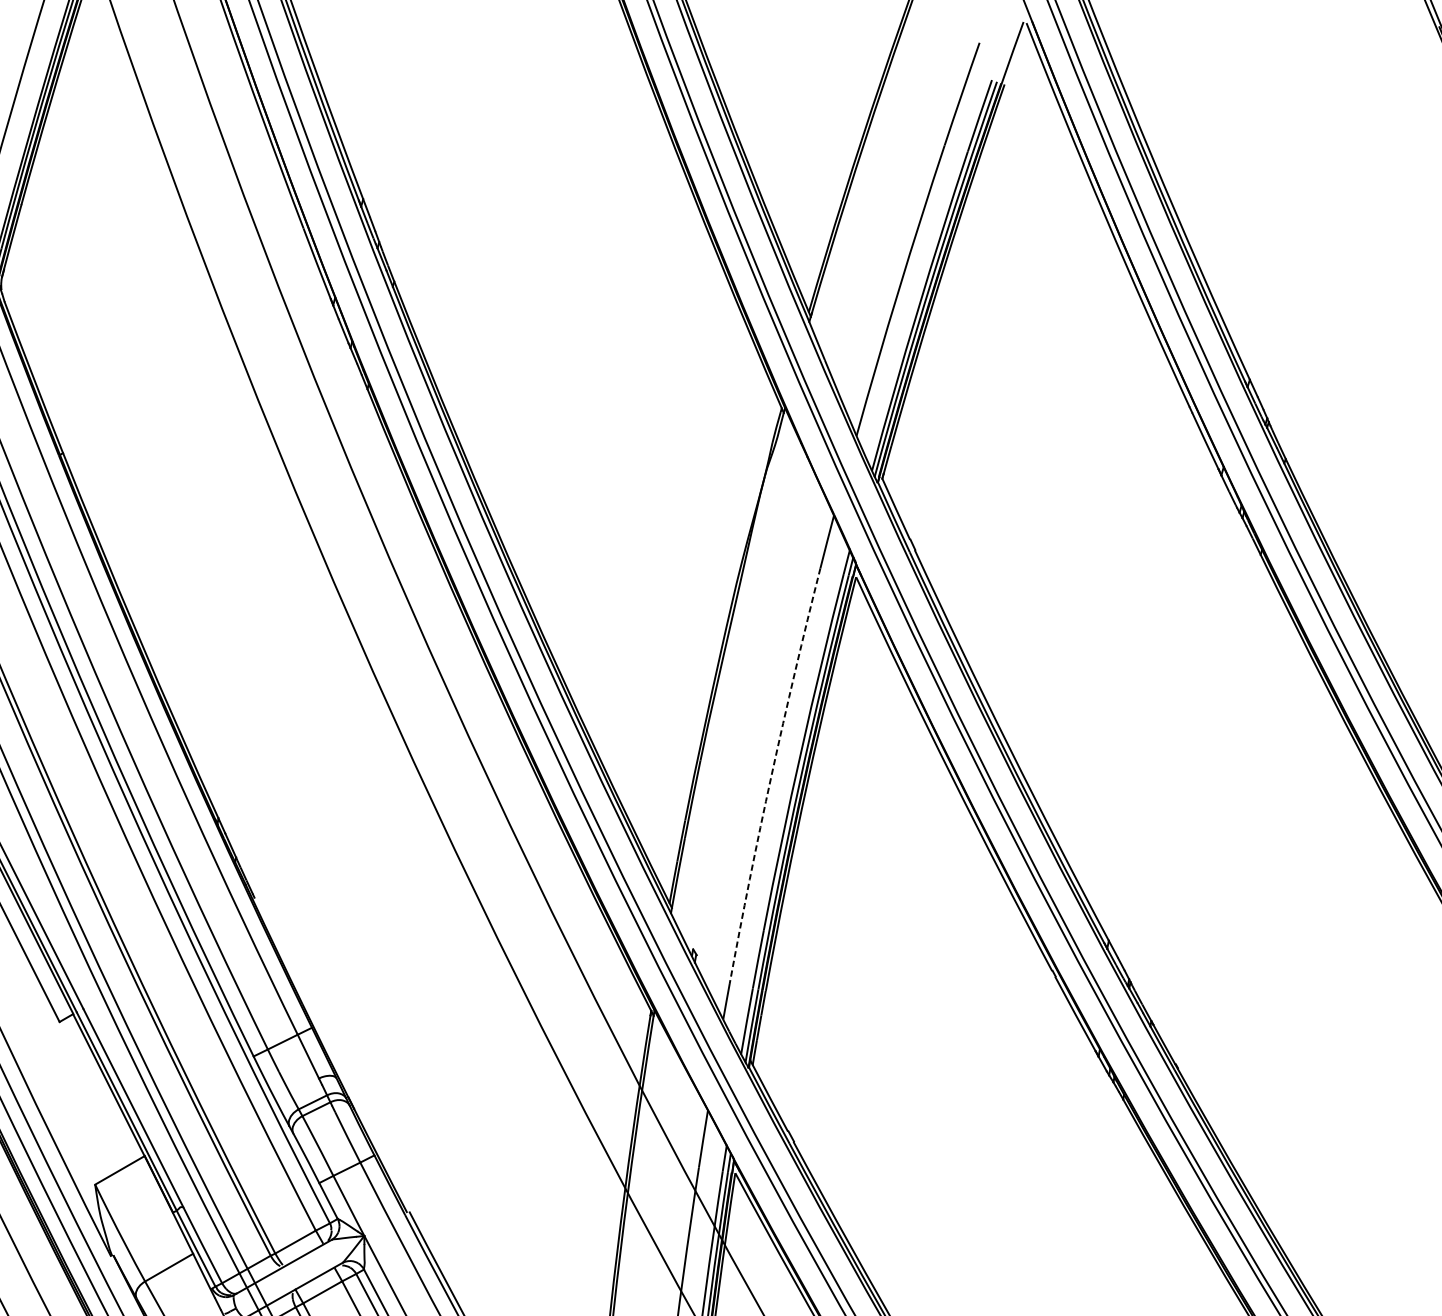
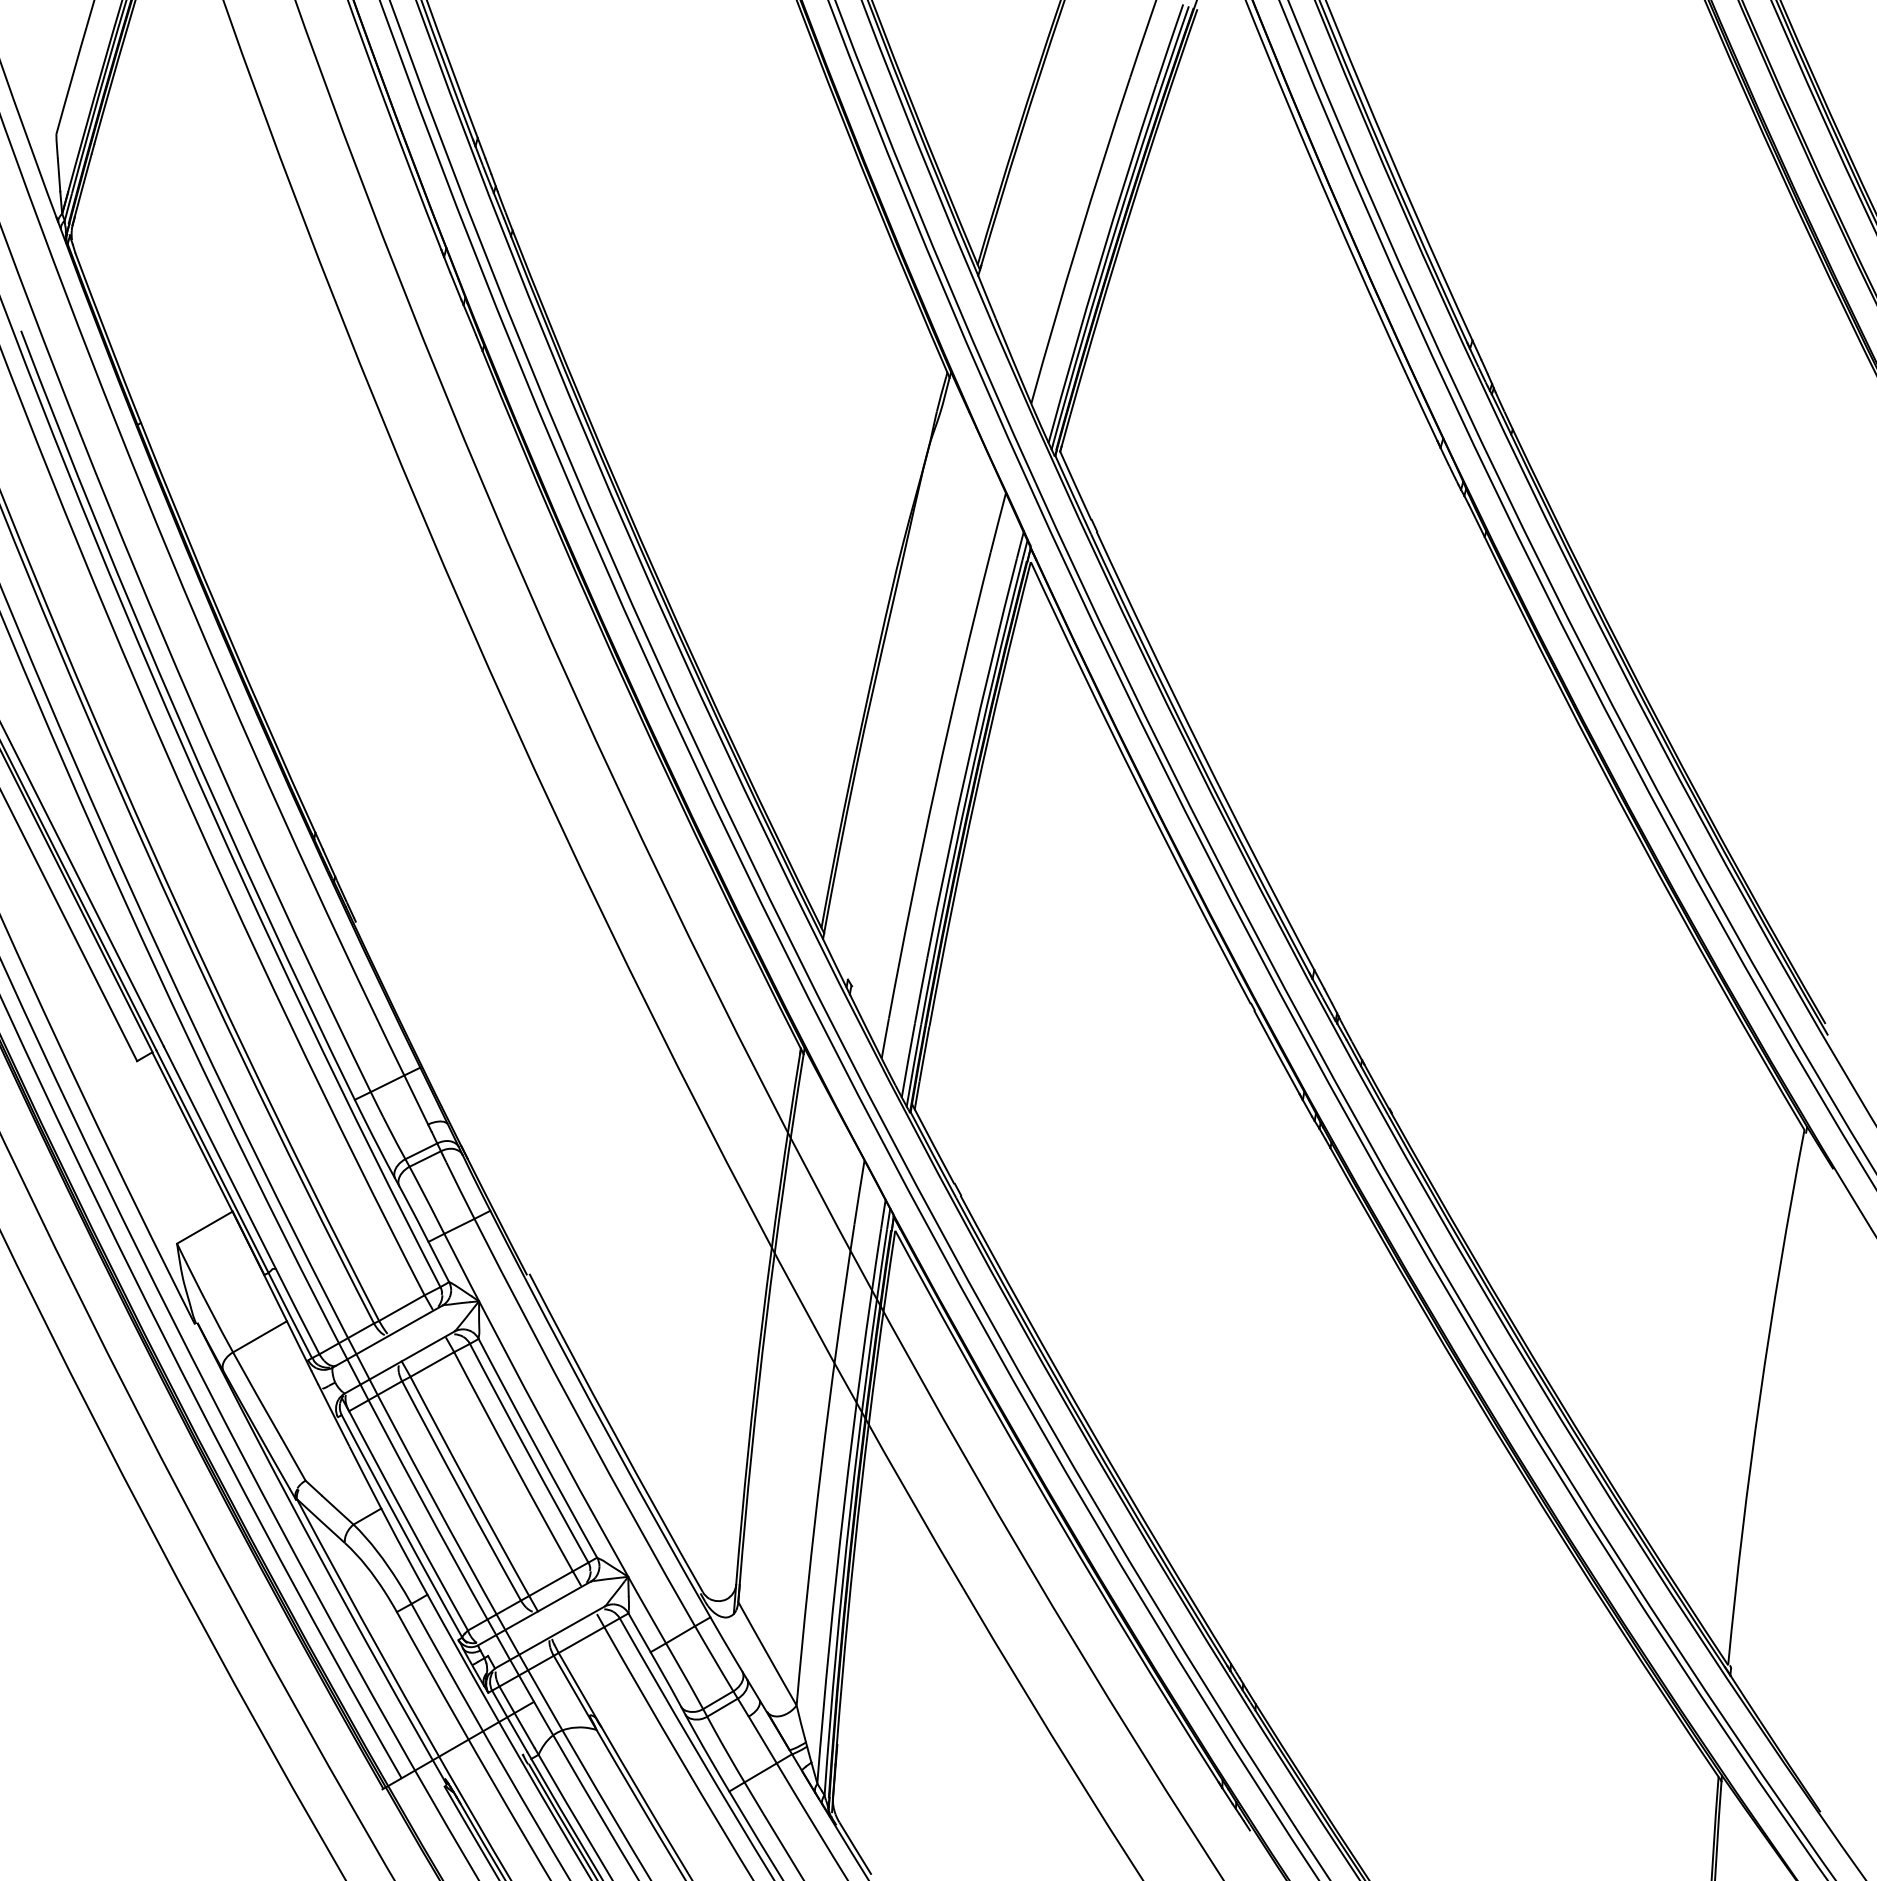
arc: (771, 775) -> (935, 784), dashed -> solid

